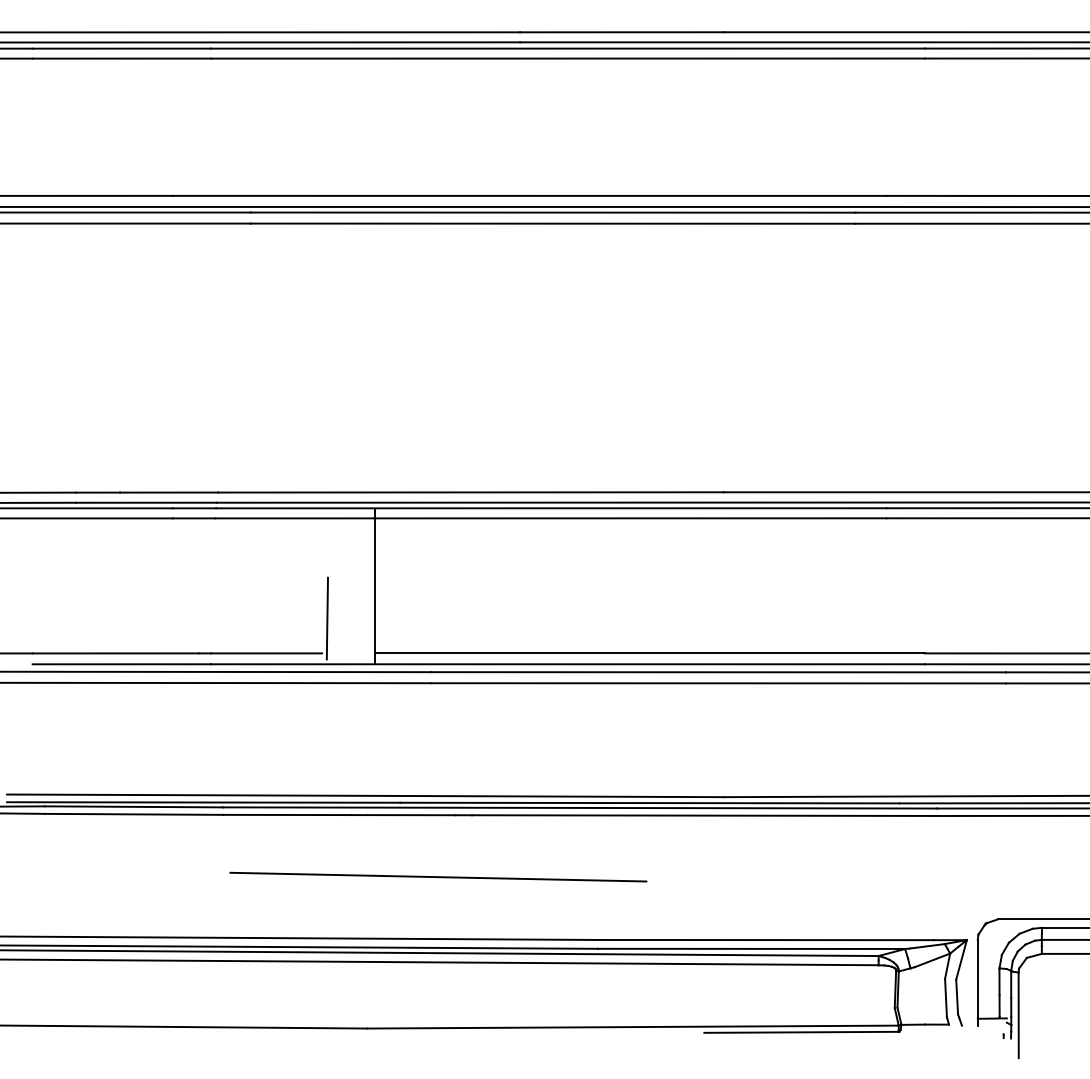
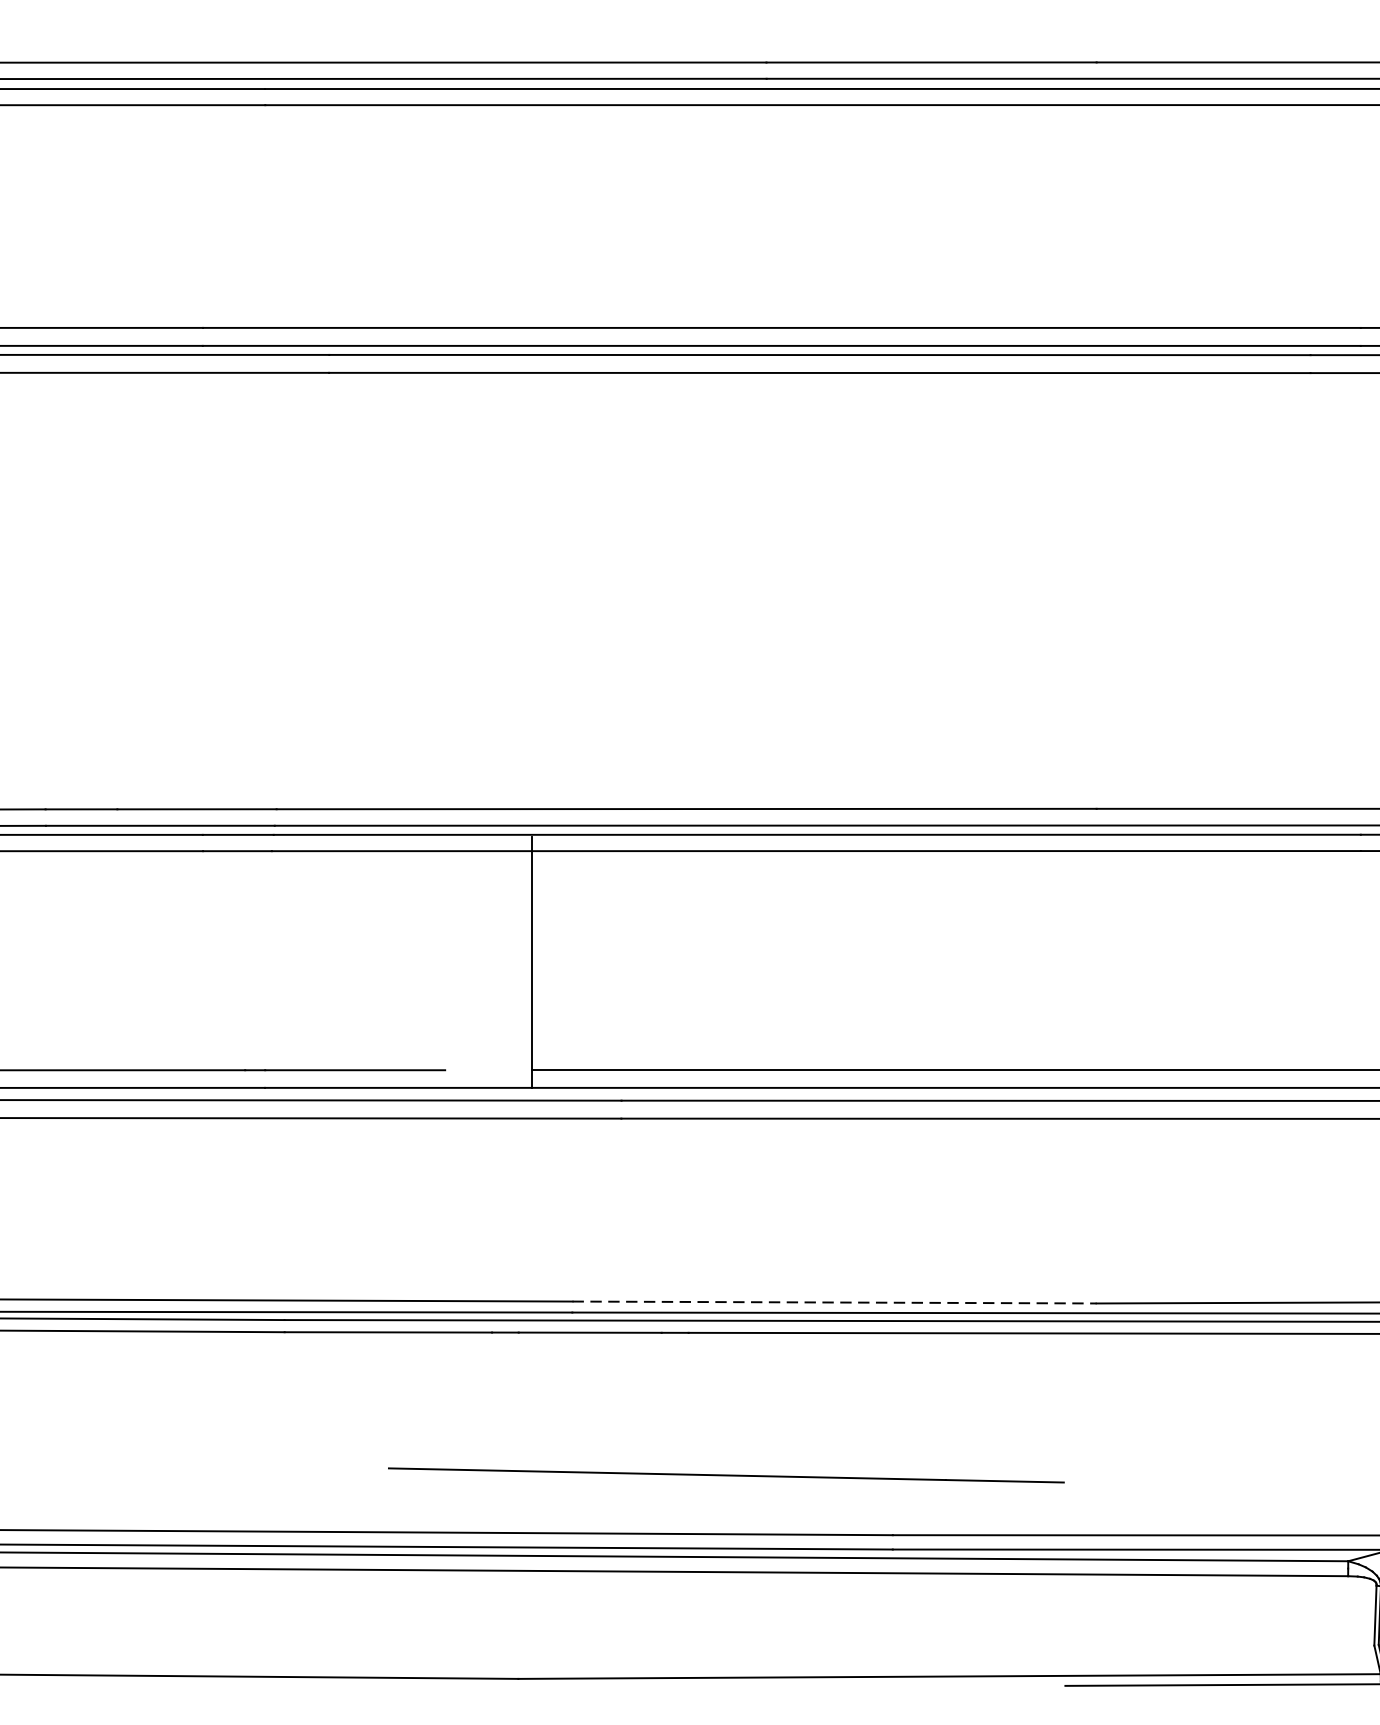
line: (327, 618) -> (453, 1013), removed
line: (562, 796) -> (835, 1302), solid -> dashed
line: (438, 876) -> (726, 1474), moved

